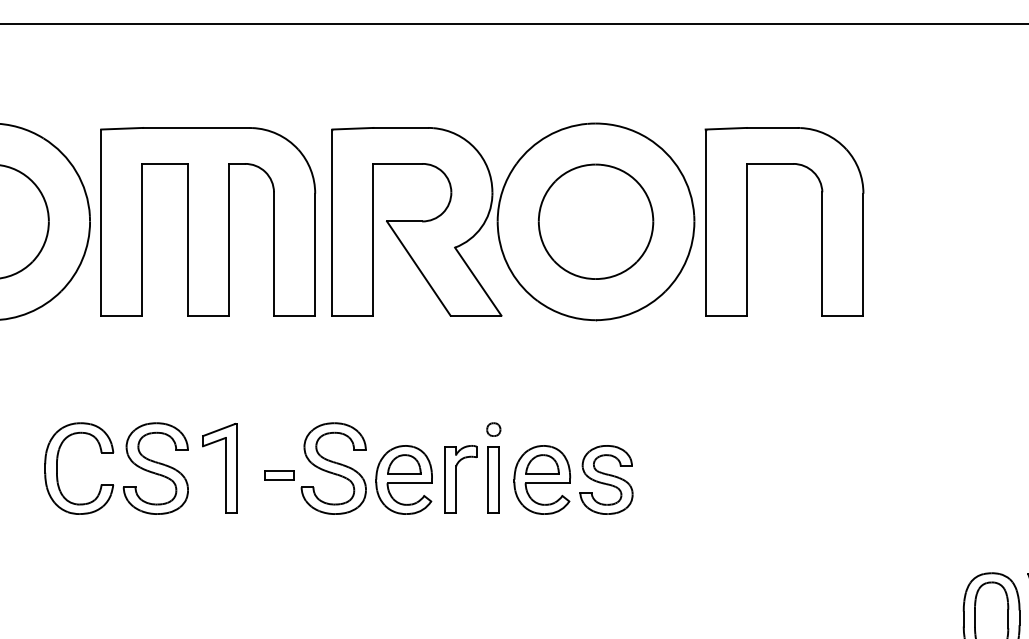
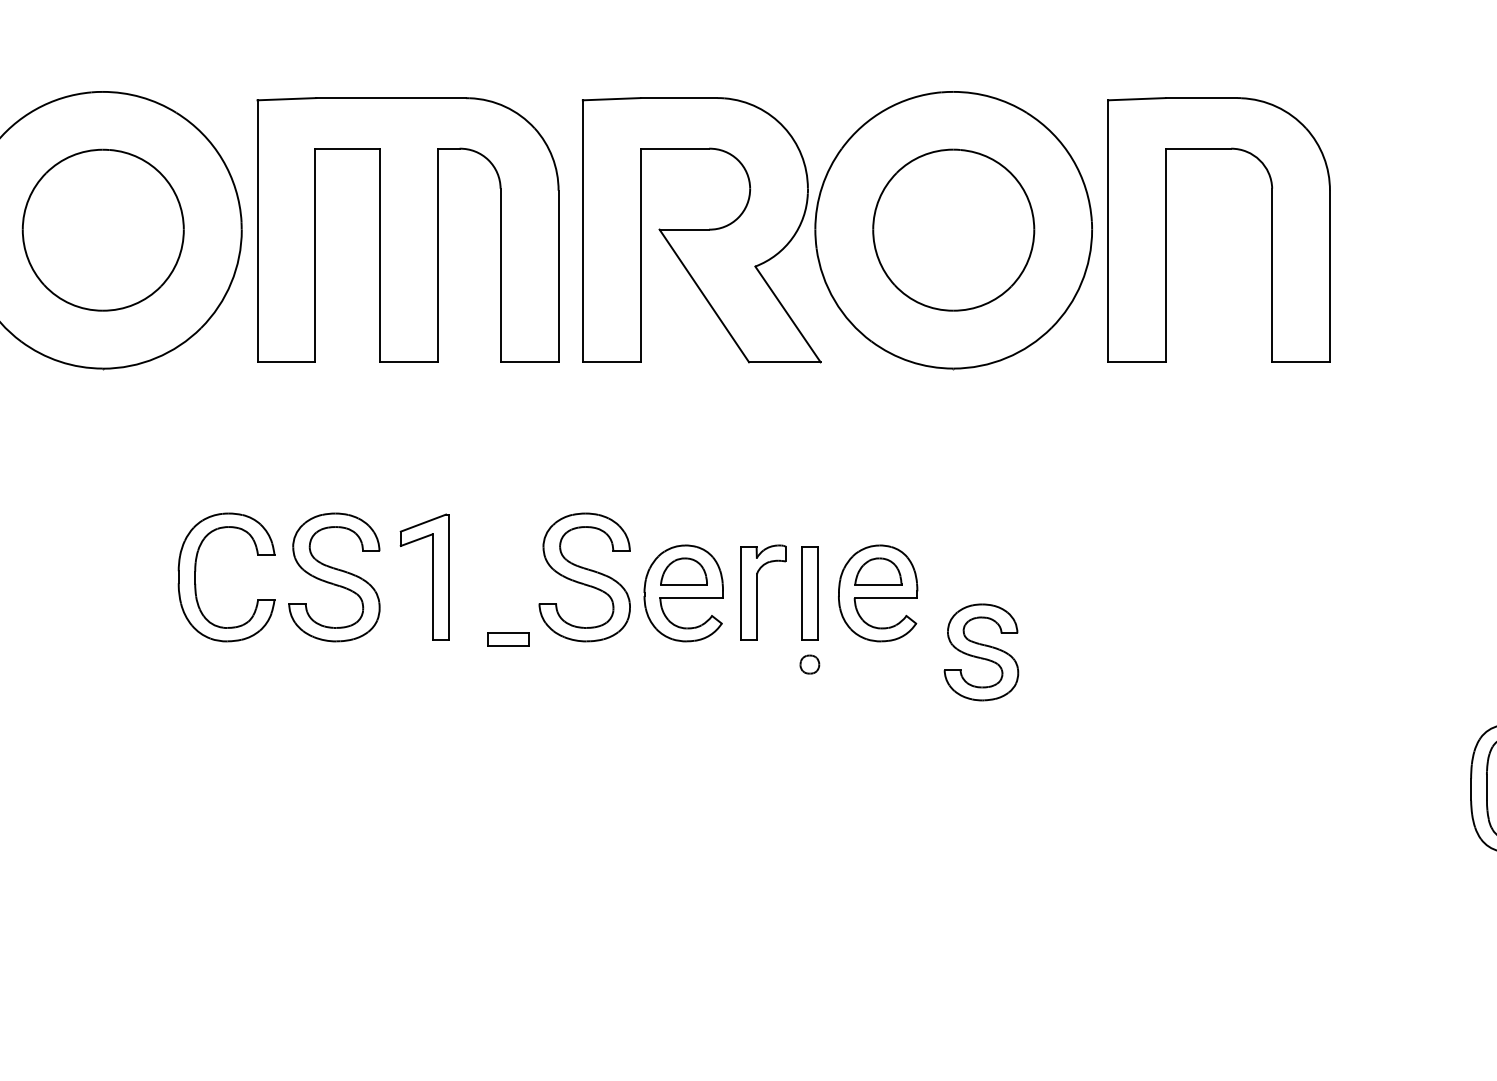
part: (493, 429) -> (809, 664), moved
part: (279, 475) -> (508, 639), moved
part: (606, 480) -> (981, 652), moved

